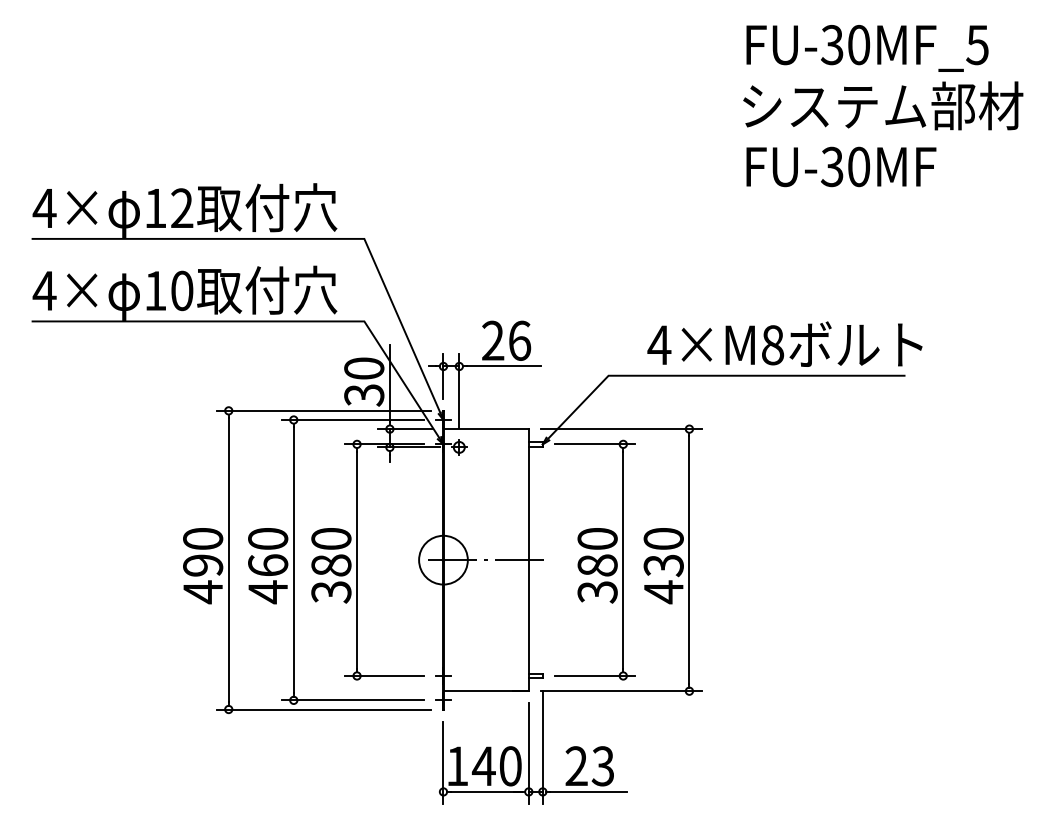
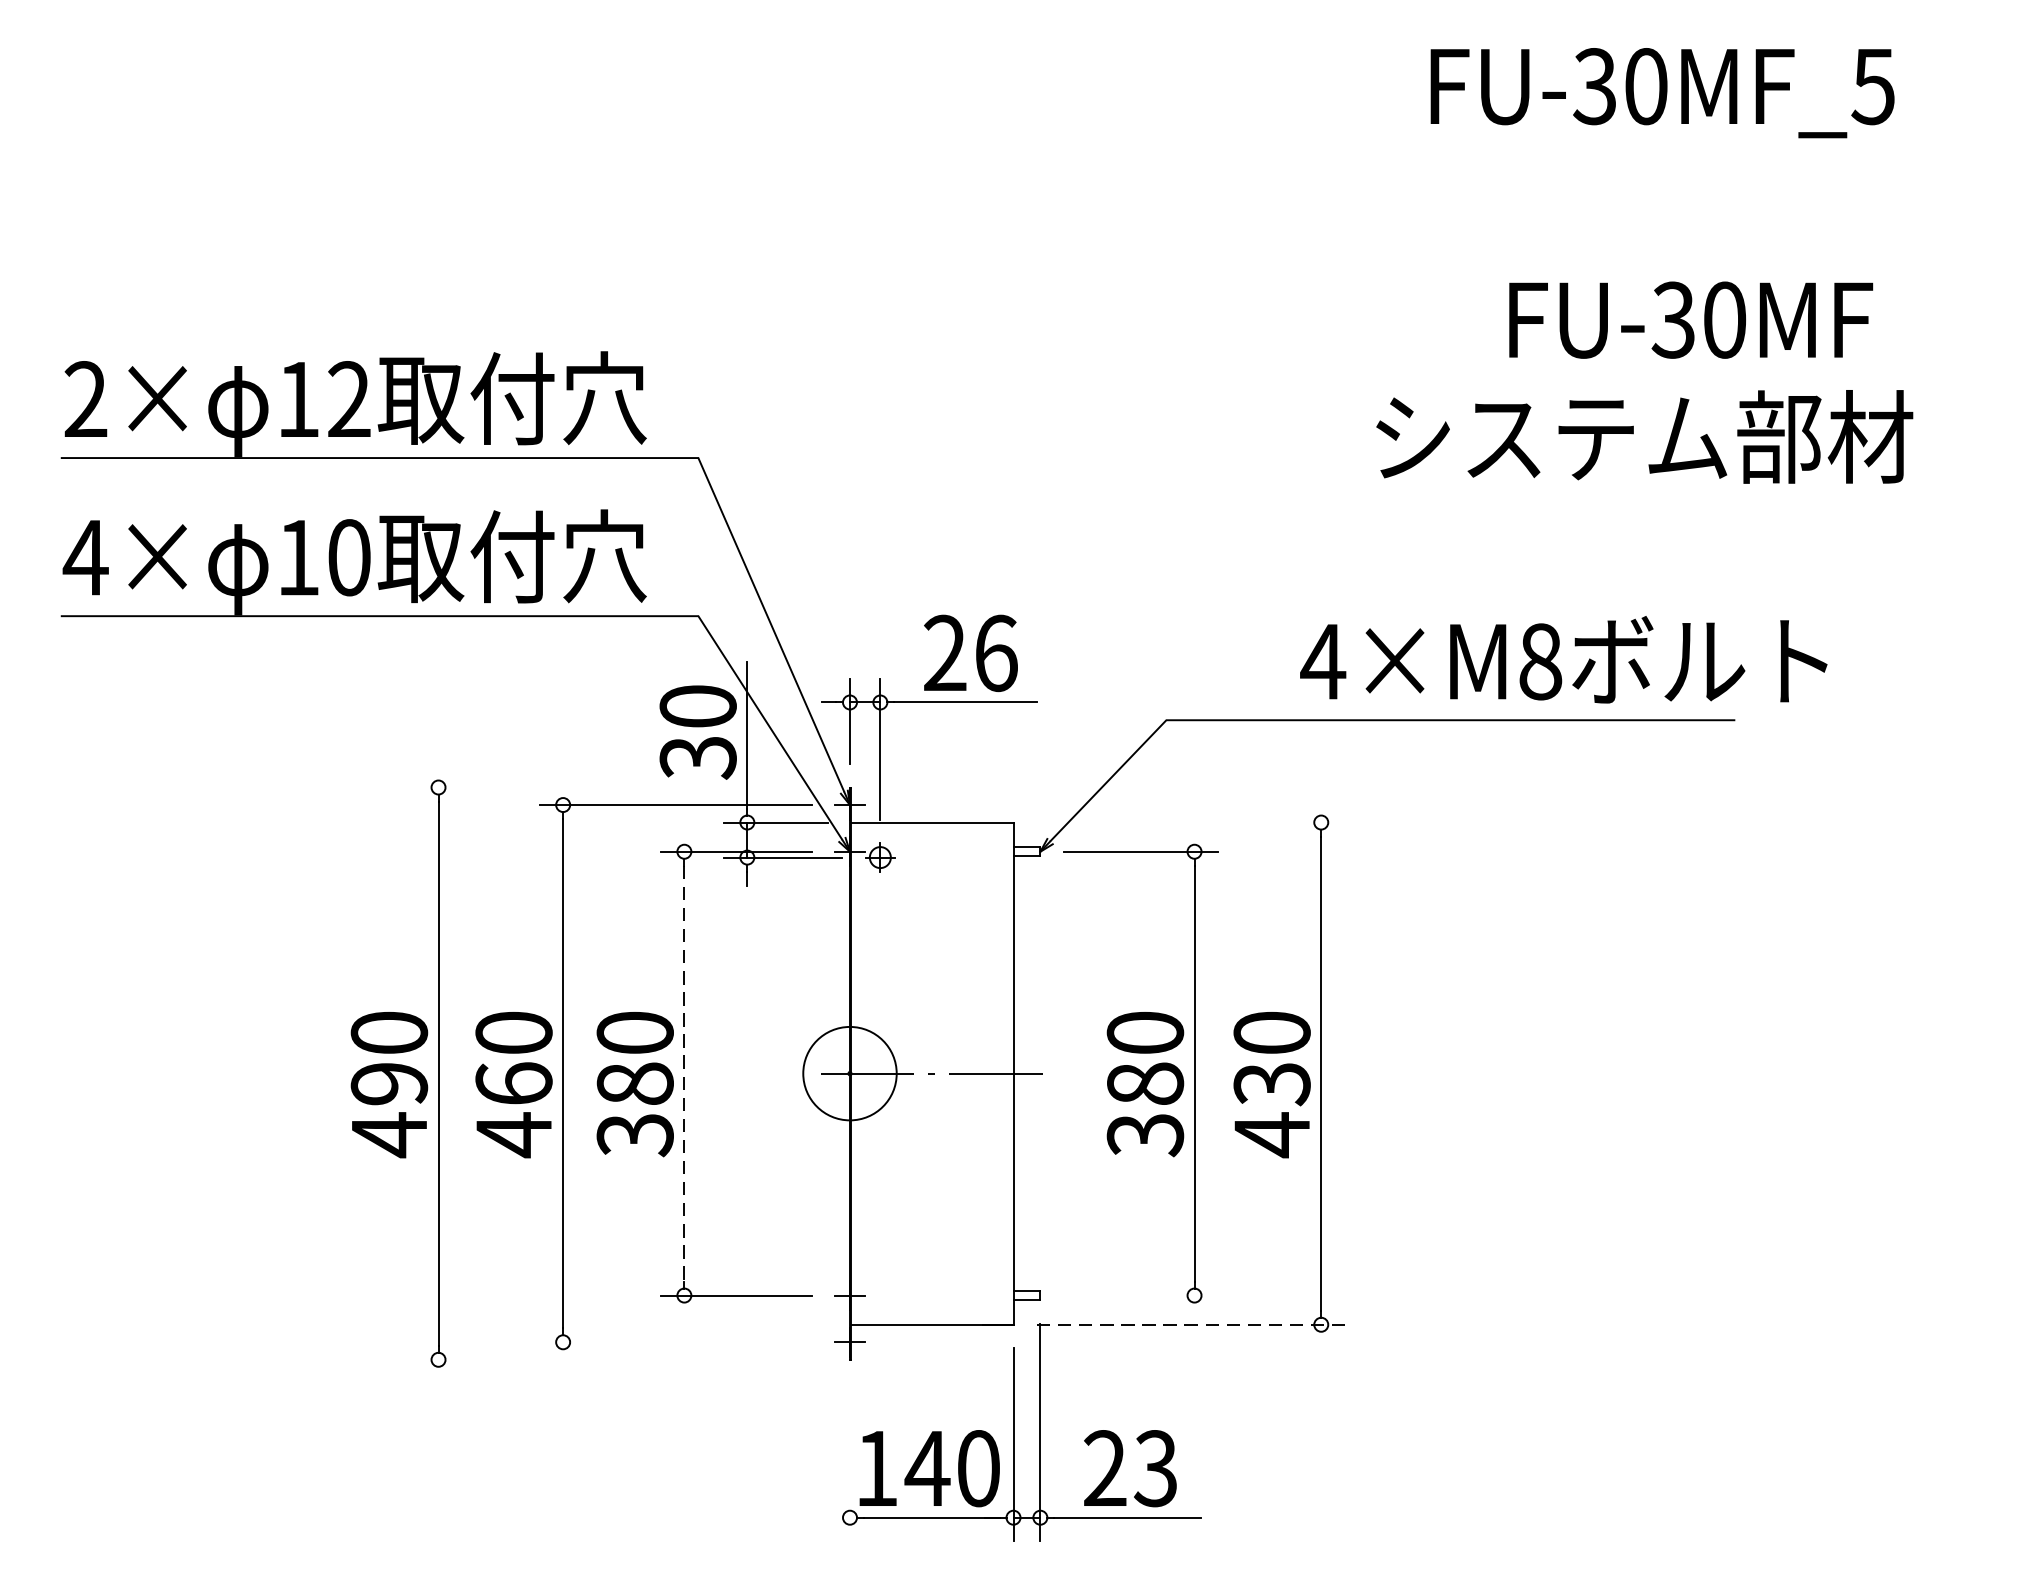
text: (883, 105) -> (1645, 436), moved
text: (841, 166) -> (1691, 319), moved
text: (44, 207) -> (85, 397), 4× -> 2×
text: (784, 343) -> (1562, 658), moved
line: (323, 410) -> (620, 786), removed
line: (621, 429) -> (1191, 823), removed
line: (357, 560) -> (685, 1074), solid -> dashed
line: (595, 675) -> (1141, 1294), removed
line: (621, 691) -> (1191, 1325), solid -> dashed
line: (352, 700) -> (675, 1342), removed
line: (323, 709) -> (620, 1359), removed
line: (443, 762) -> (850, 1461), removed

